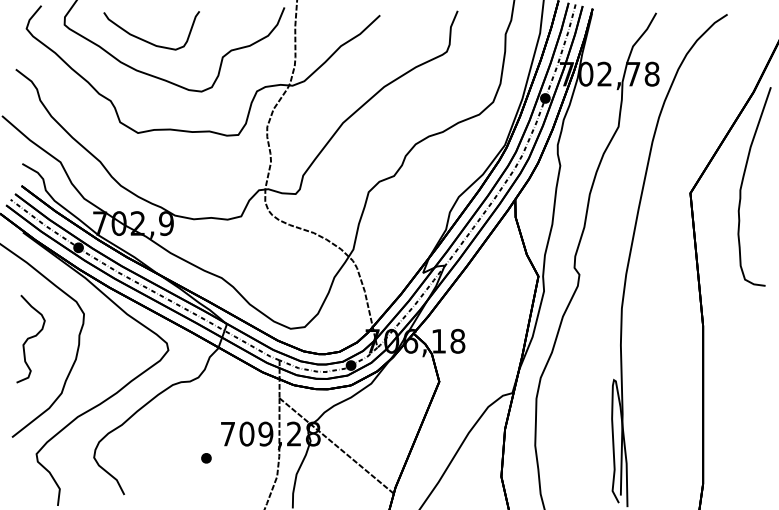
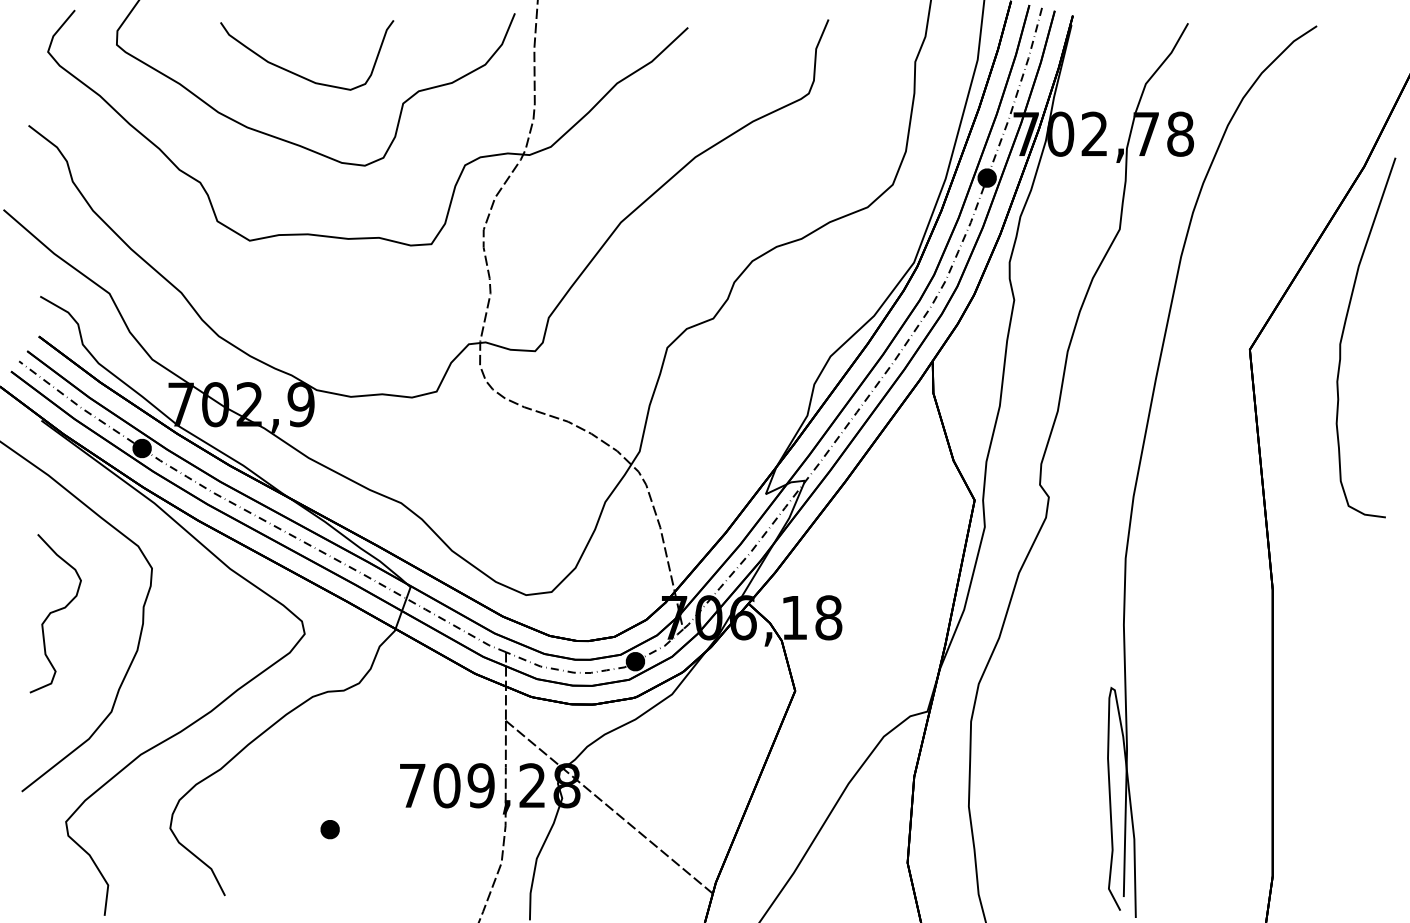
curve: (146, 40) -> (297, 73), moved
part: (206, 458) -> (330, 829), moved

